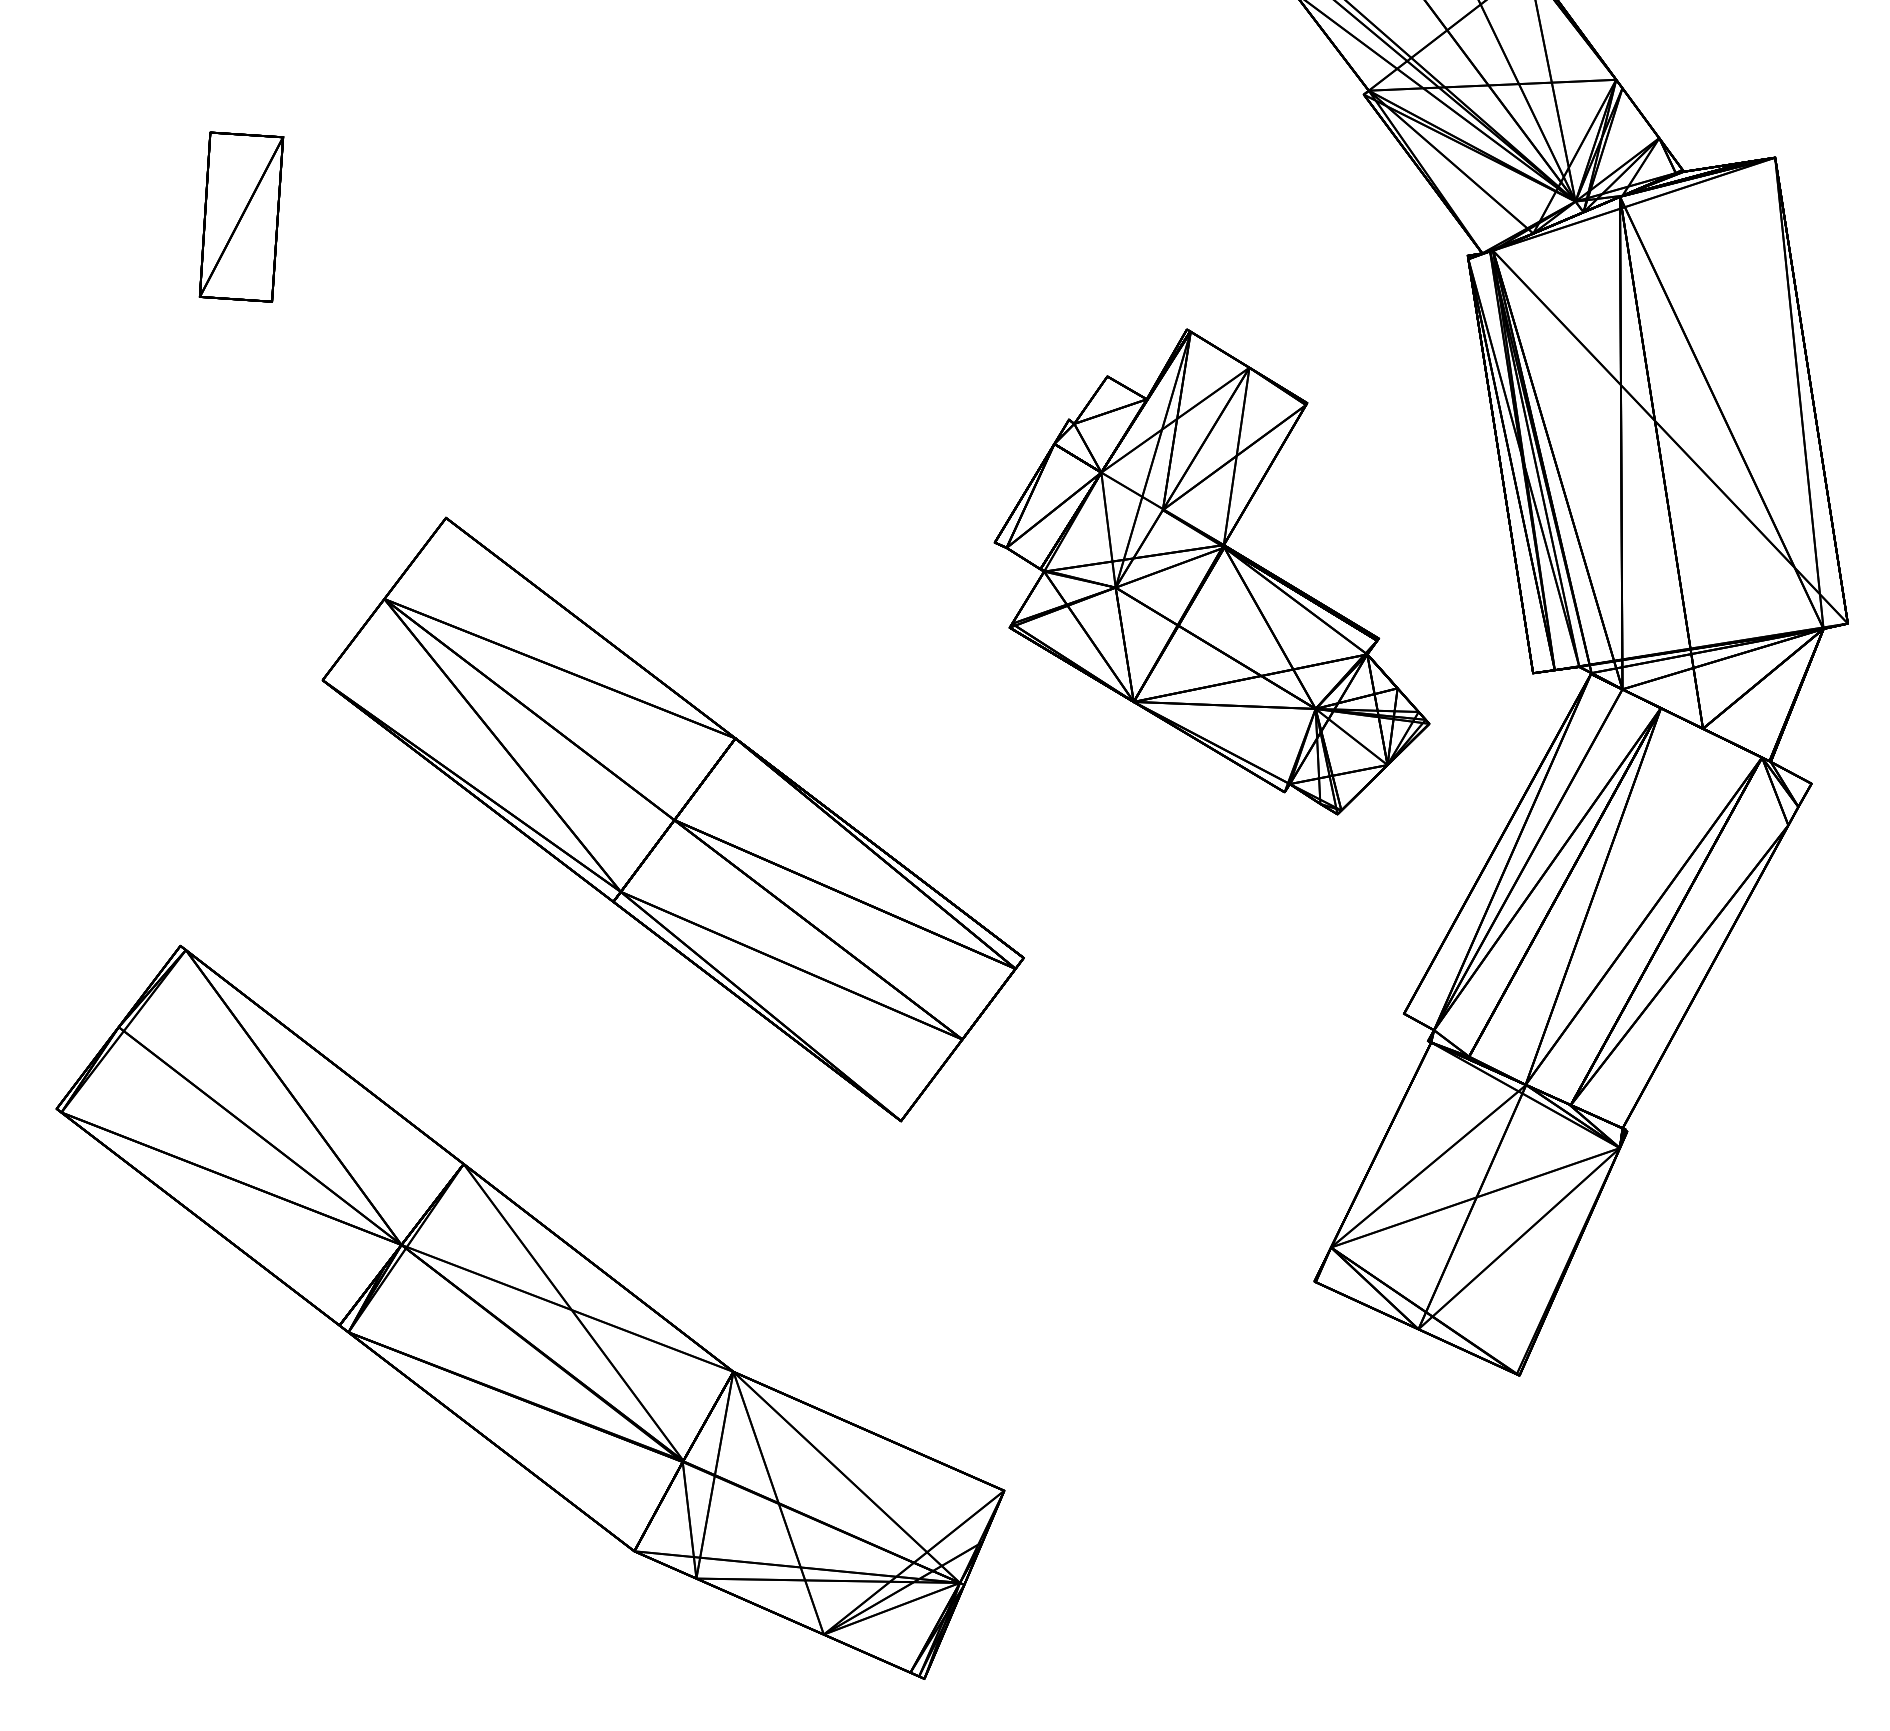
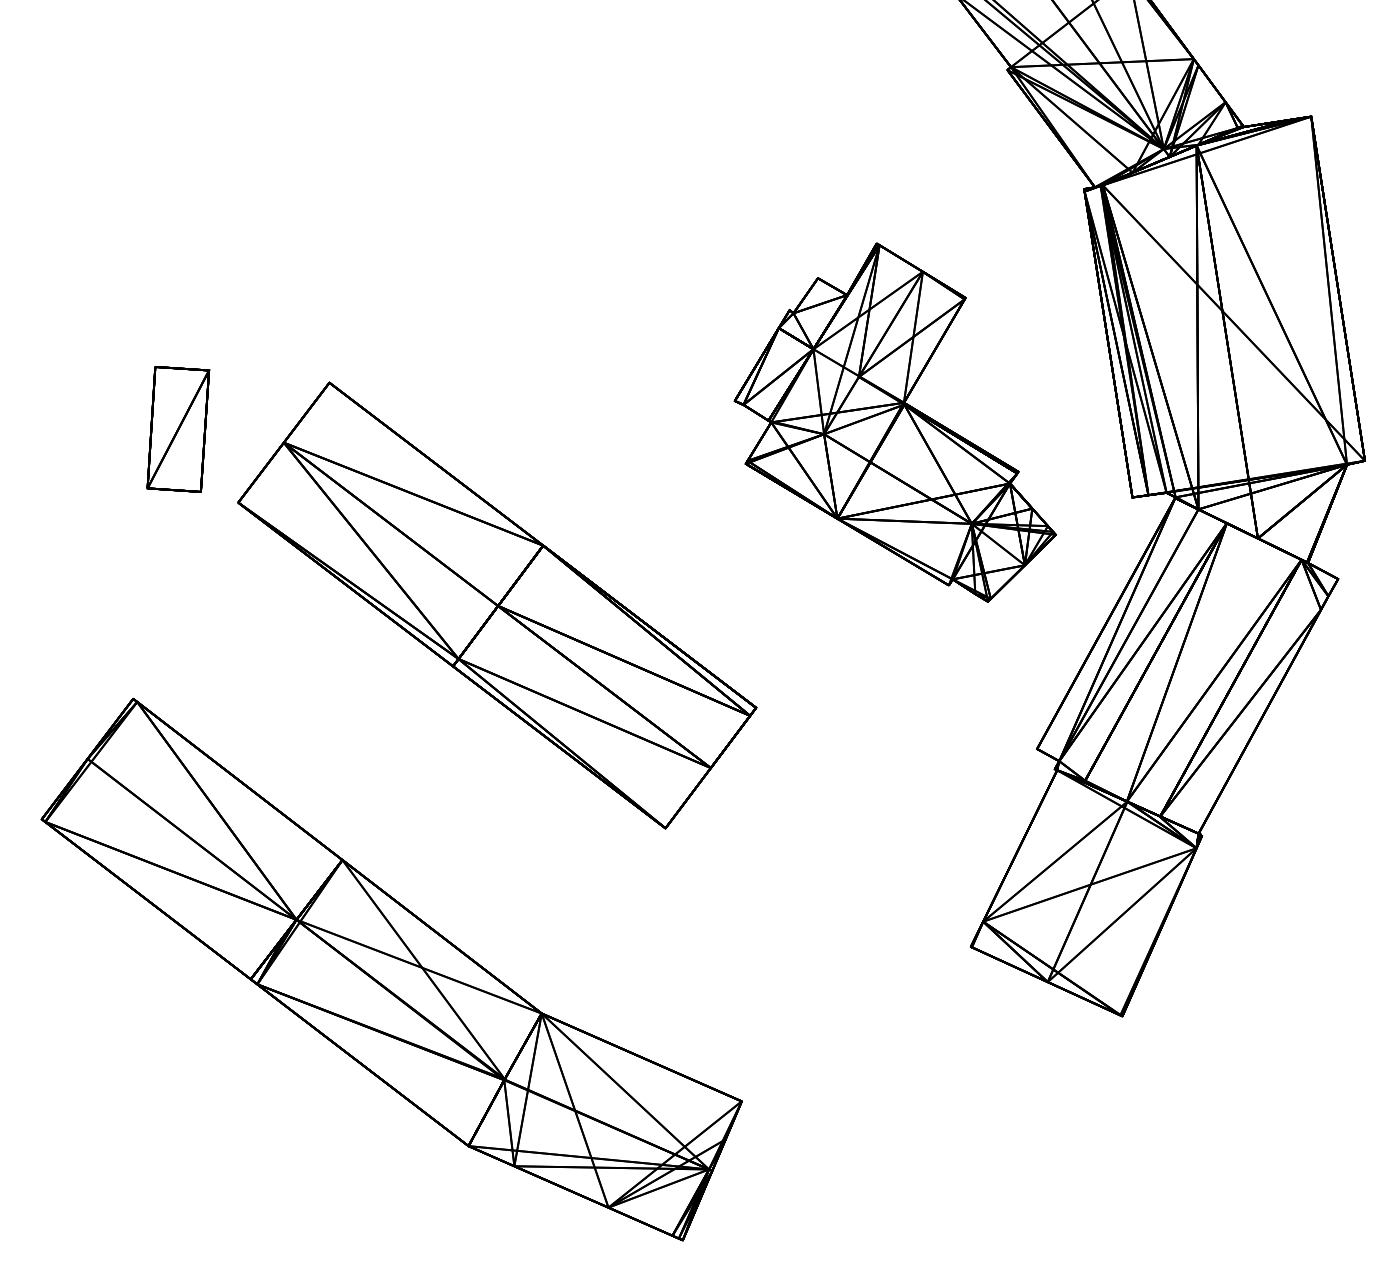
part: (241, 216) -> (178, 428), moved

